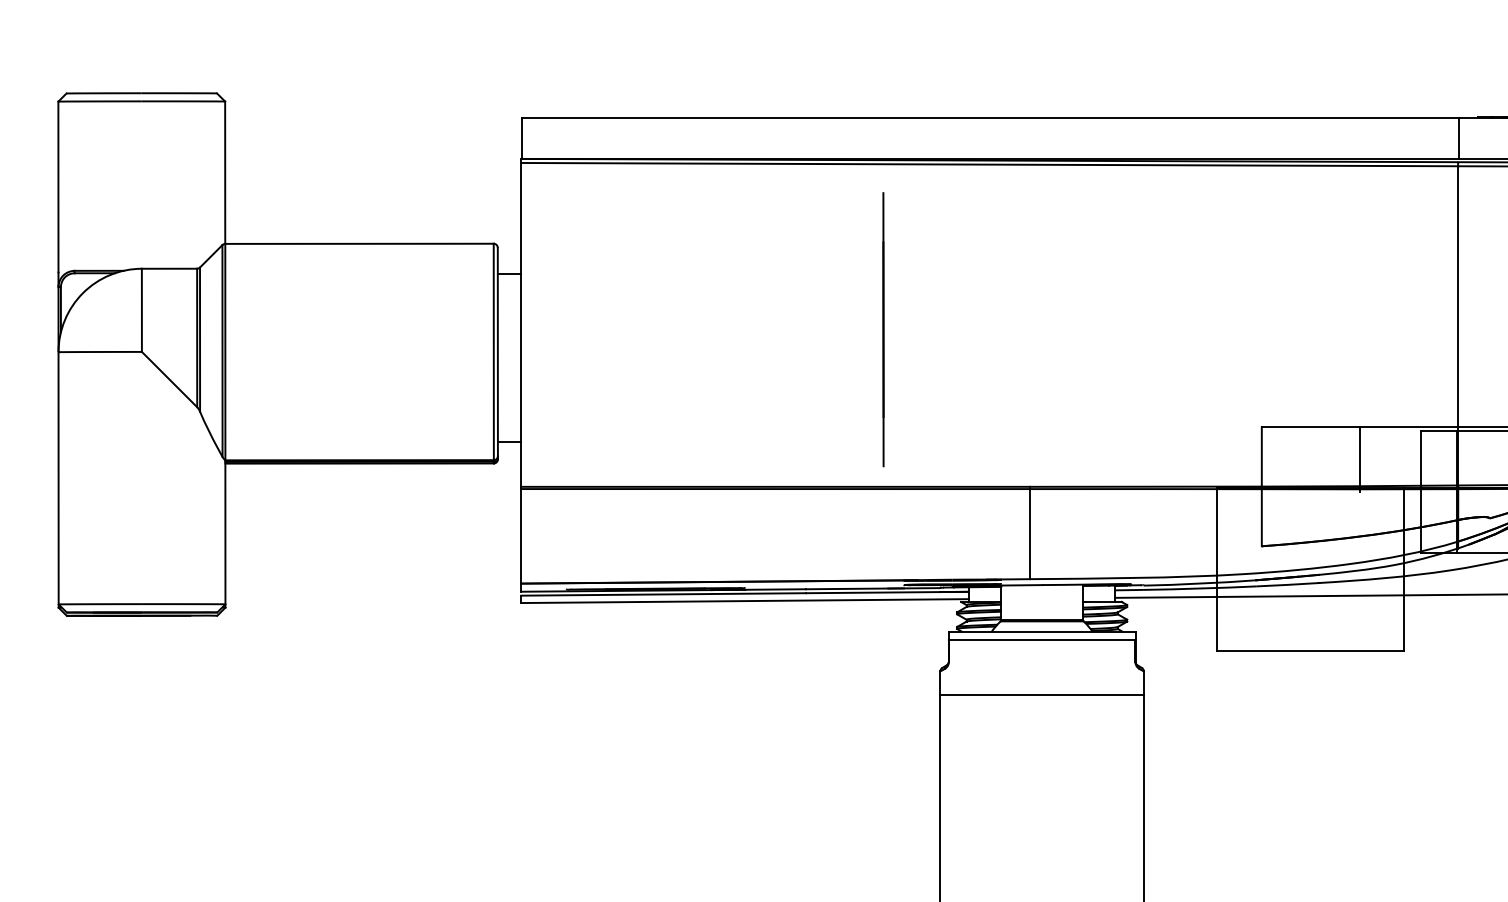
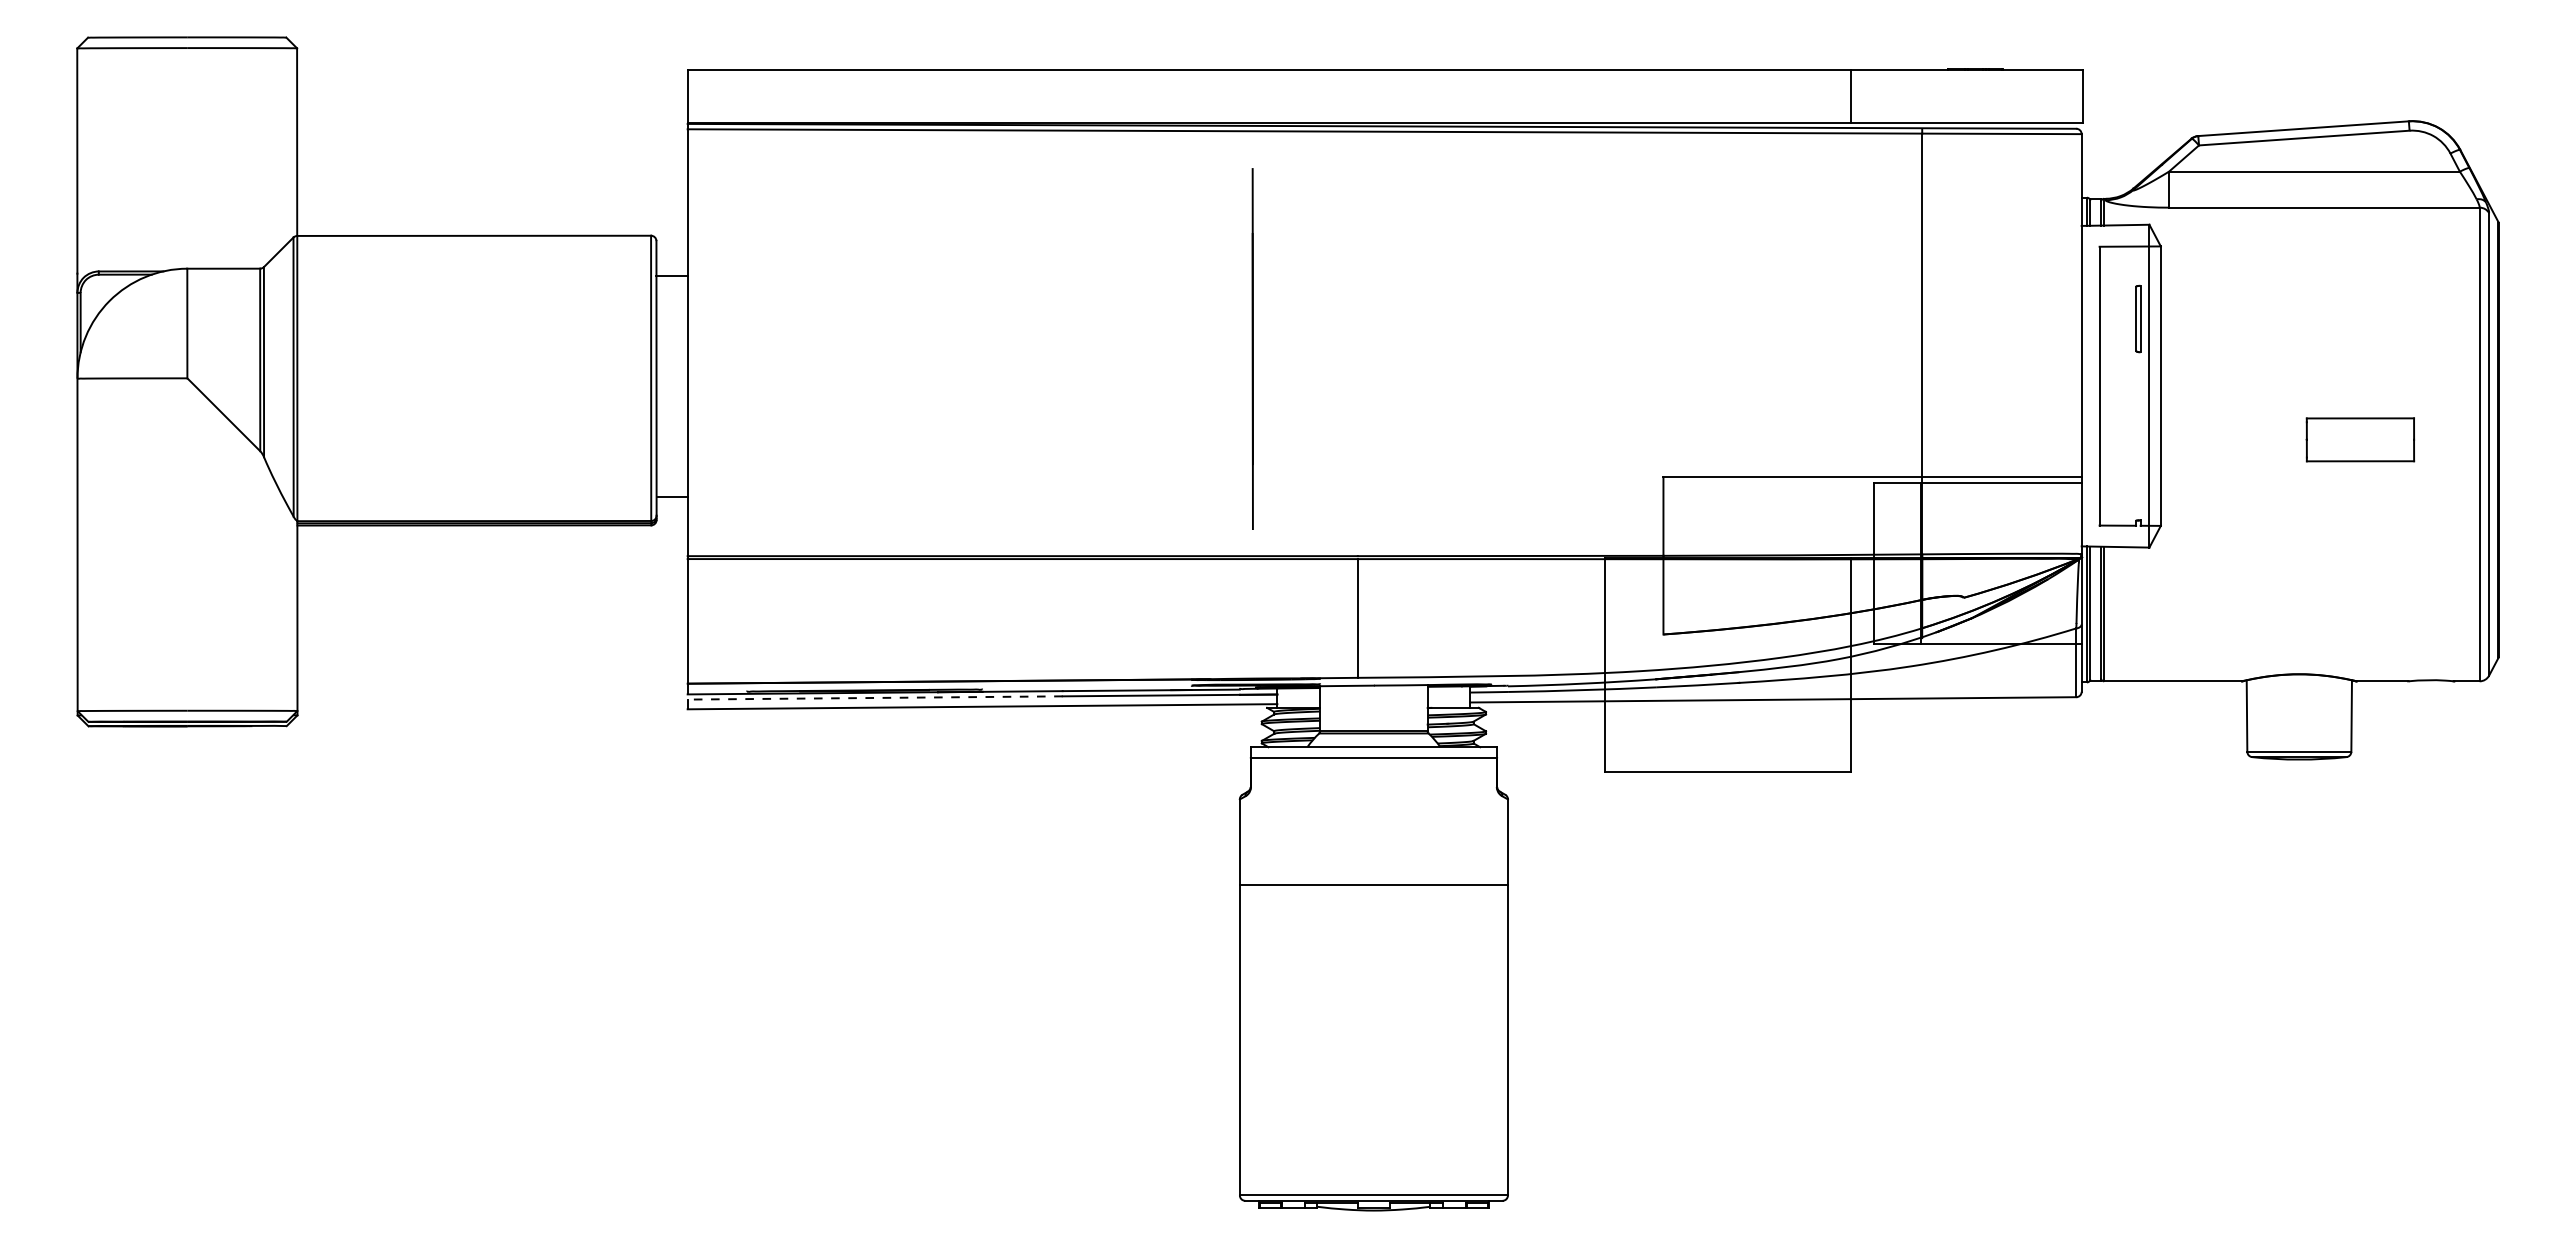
line: (1459, 138) -> (1851, 96), moved
line: (883, 329) -> (1252, 348), moved
line: (1359, 459) -> (1792, 520), removed
line: (663, 594) -> (875, 697), solid -> dashed
line: (1041, 694) -> (1373, 884), moved

